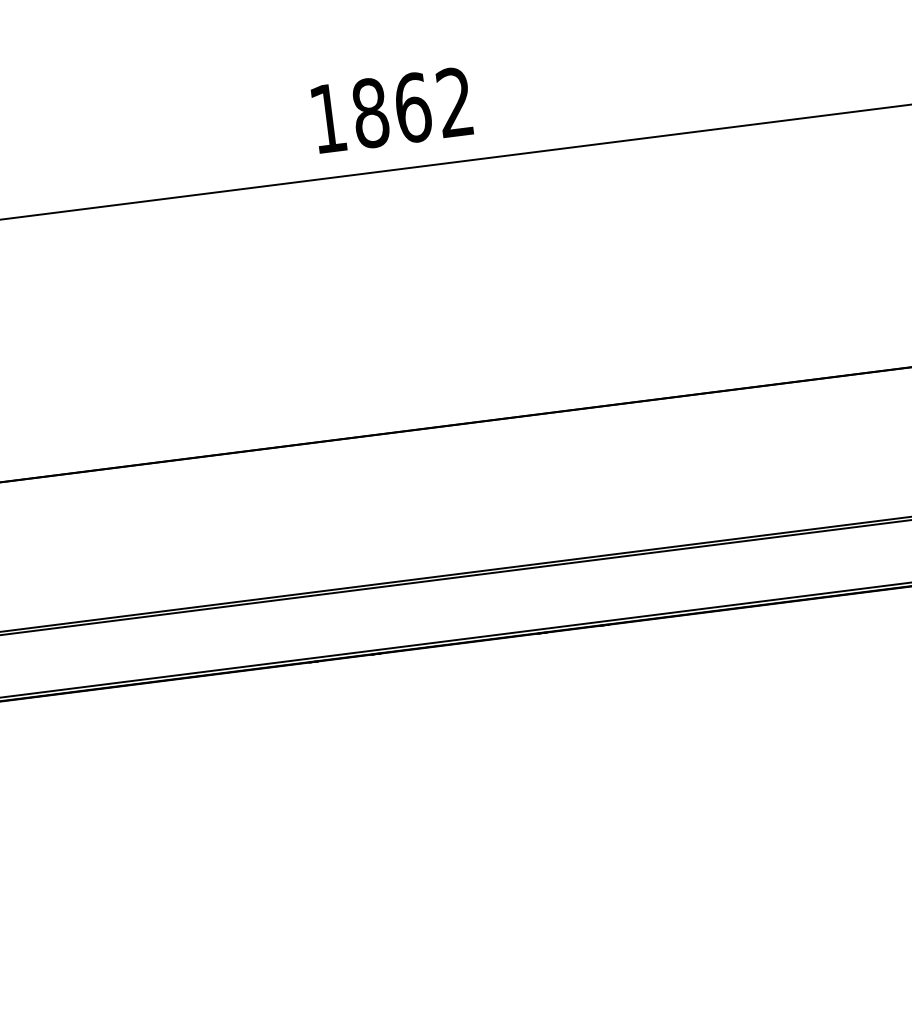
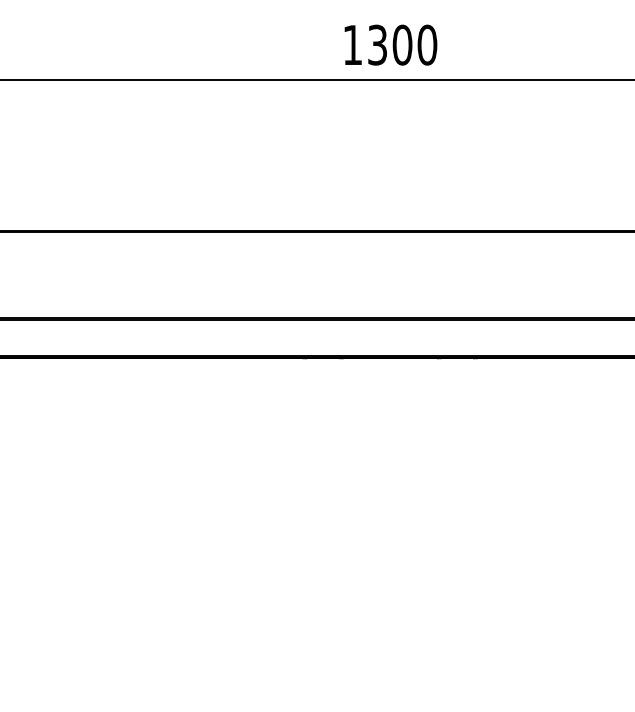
text: (412, 106) -> (402, 44), 1862 -> 1300

